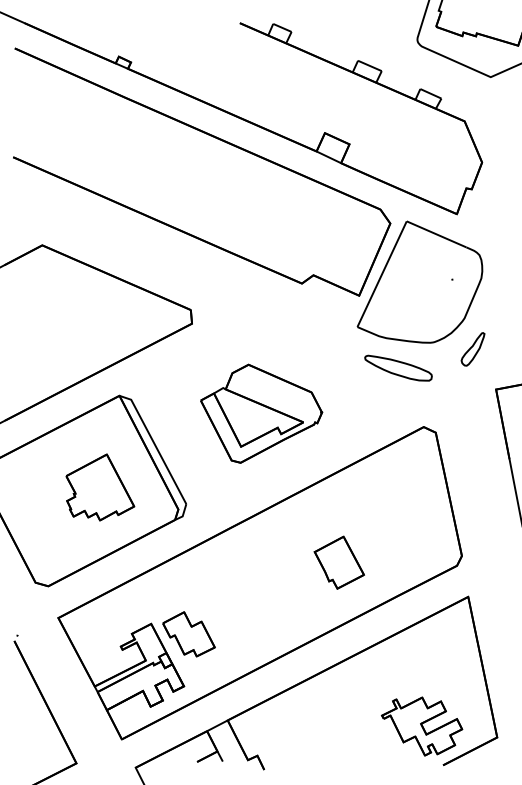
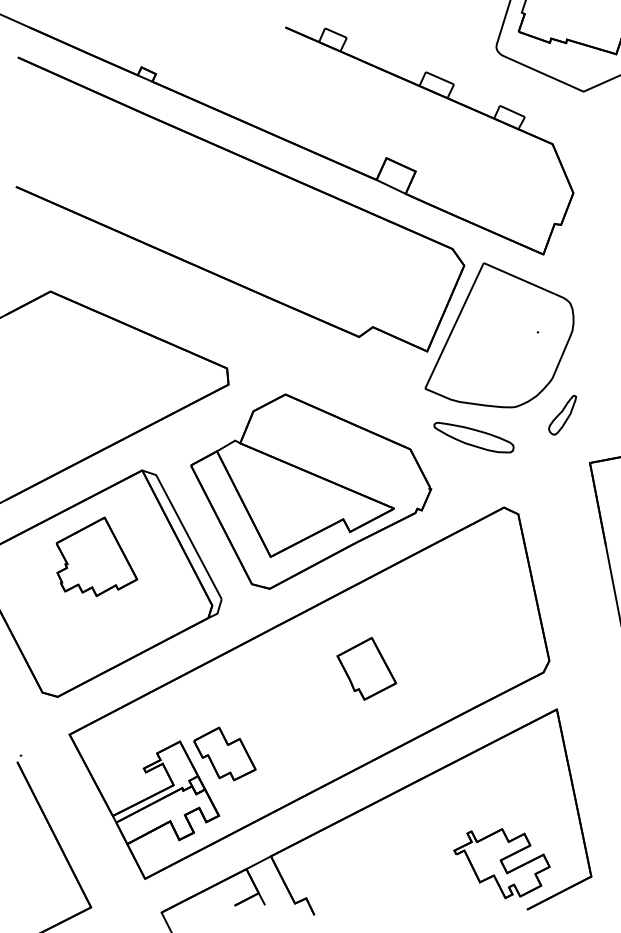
part: (261, 413) -> (311, 491), size x1.67
part: (100, 487) -> (97, 556), moved
part: (338, 562) -> (365, 668), moved

